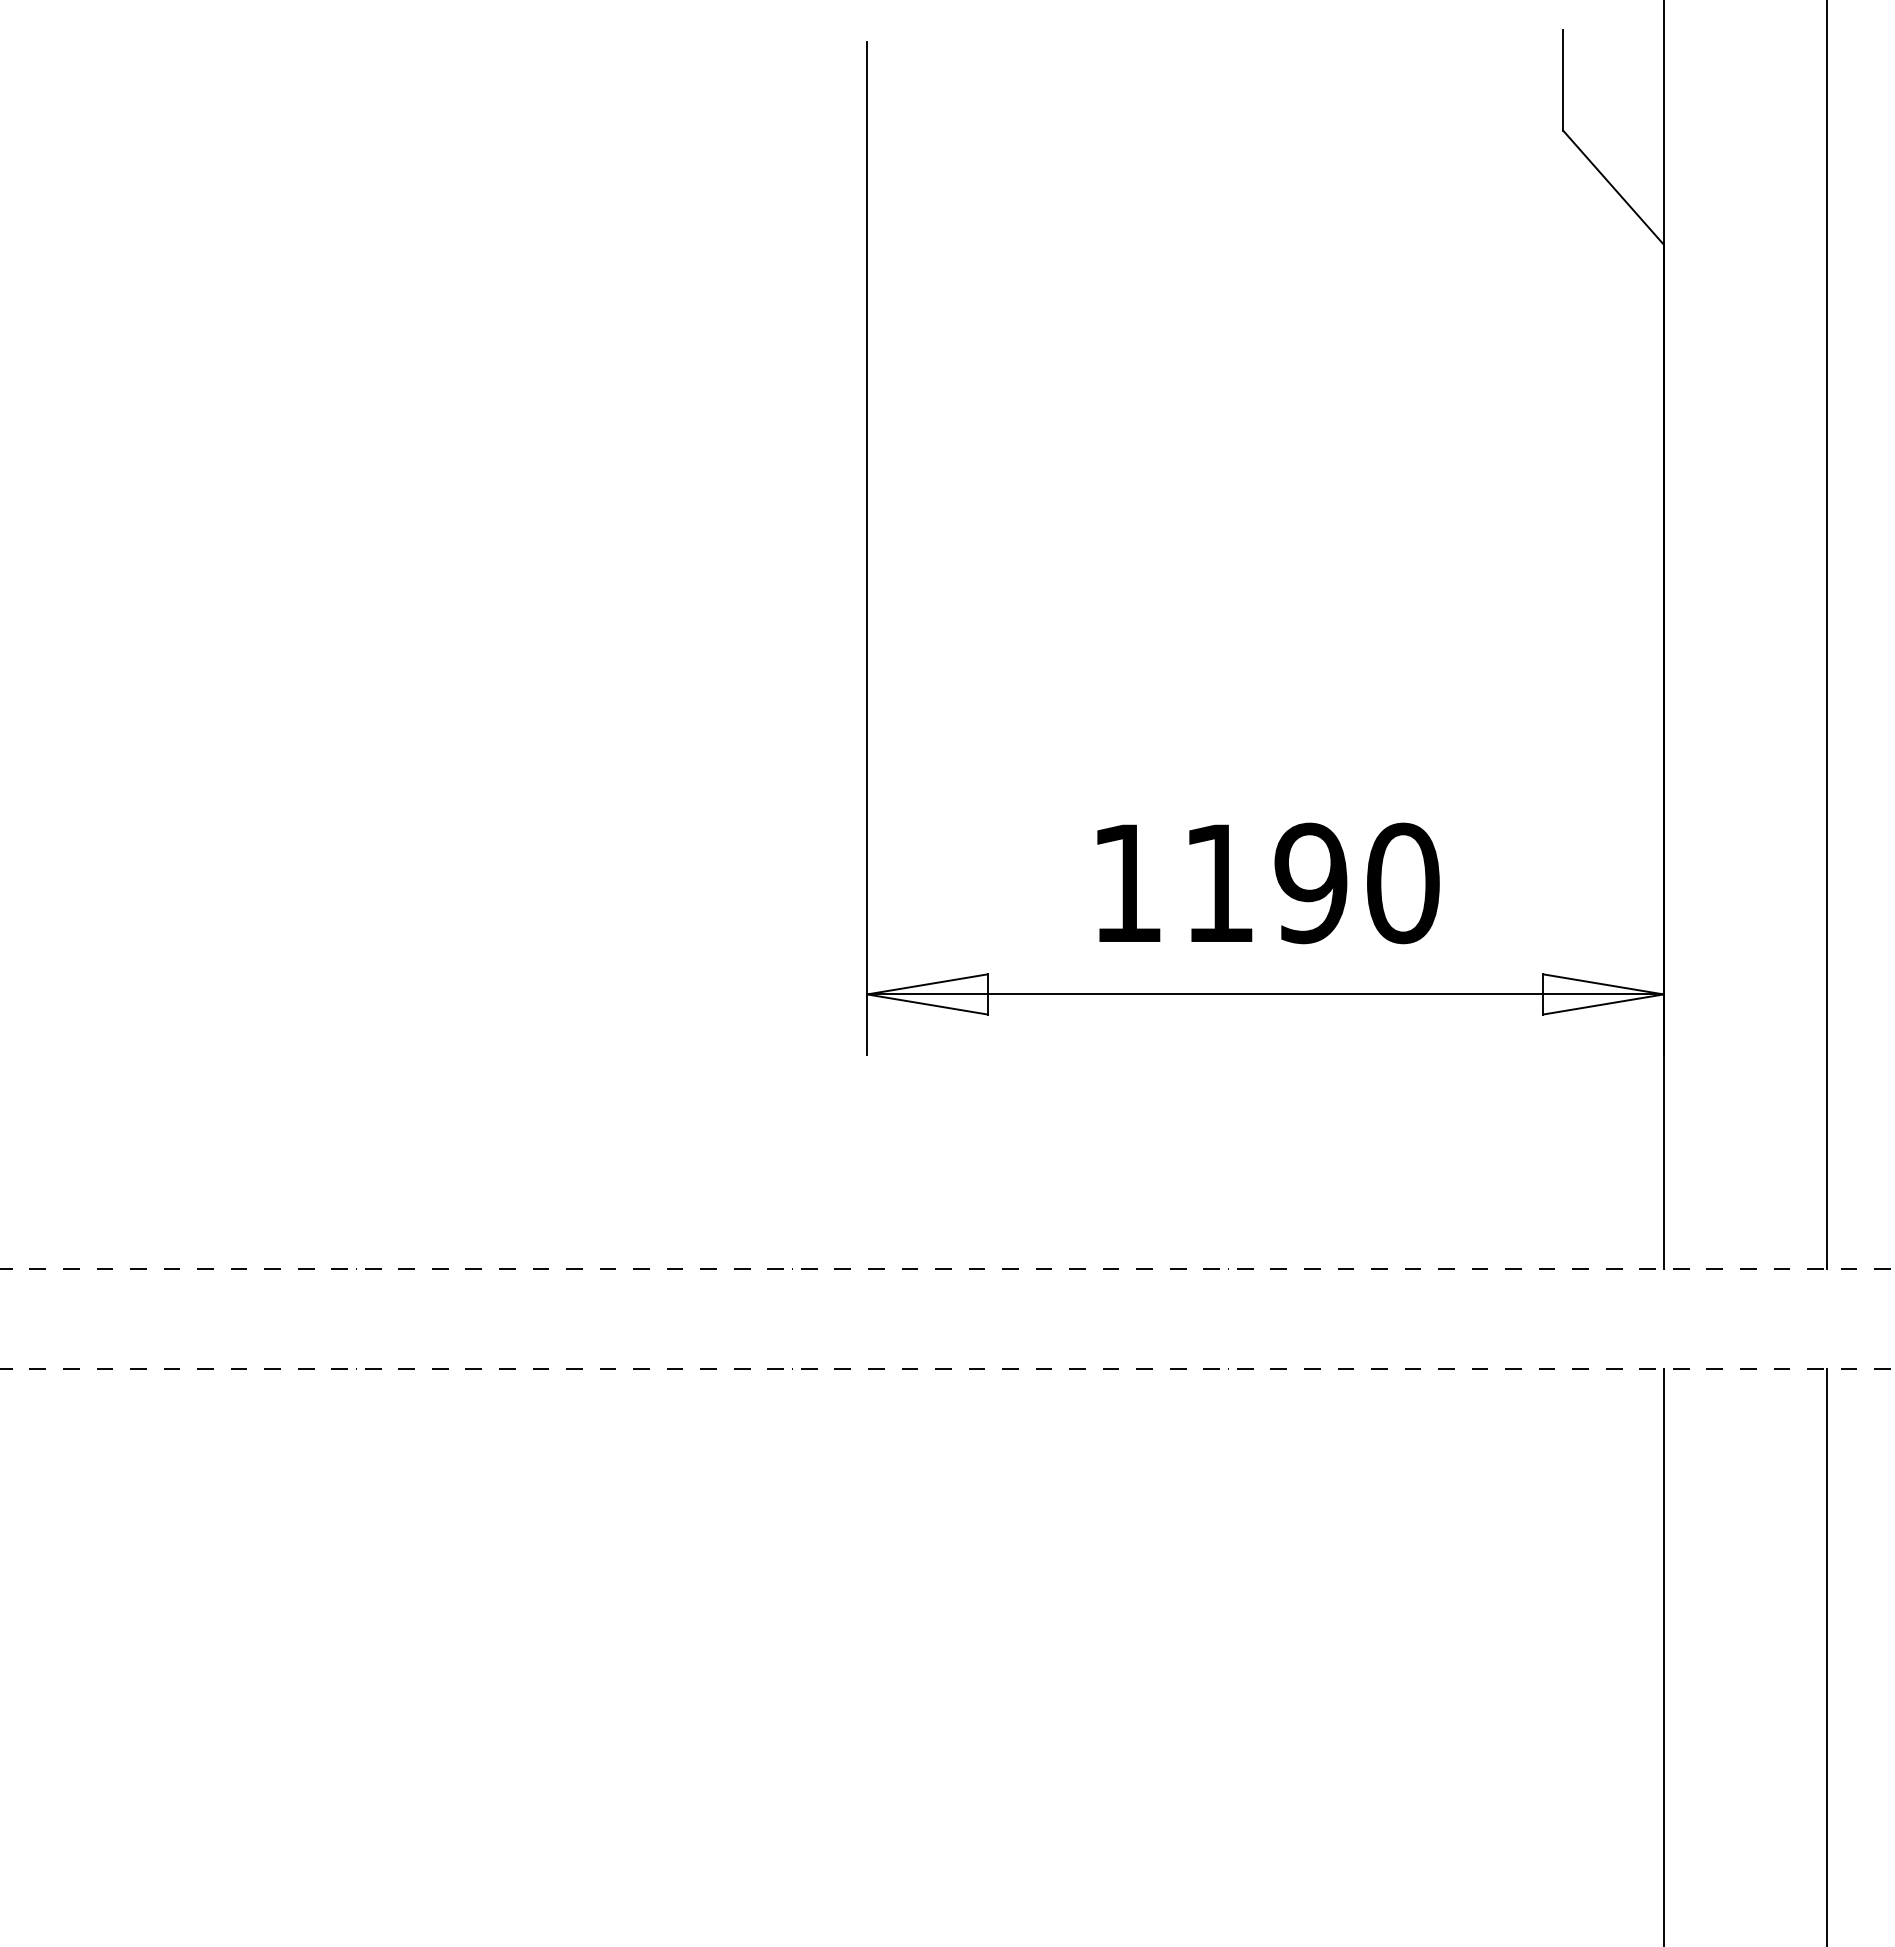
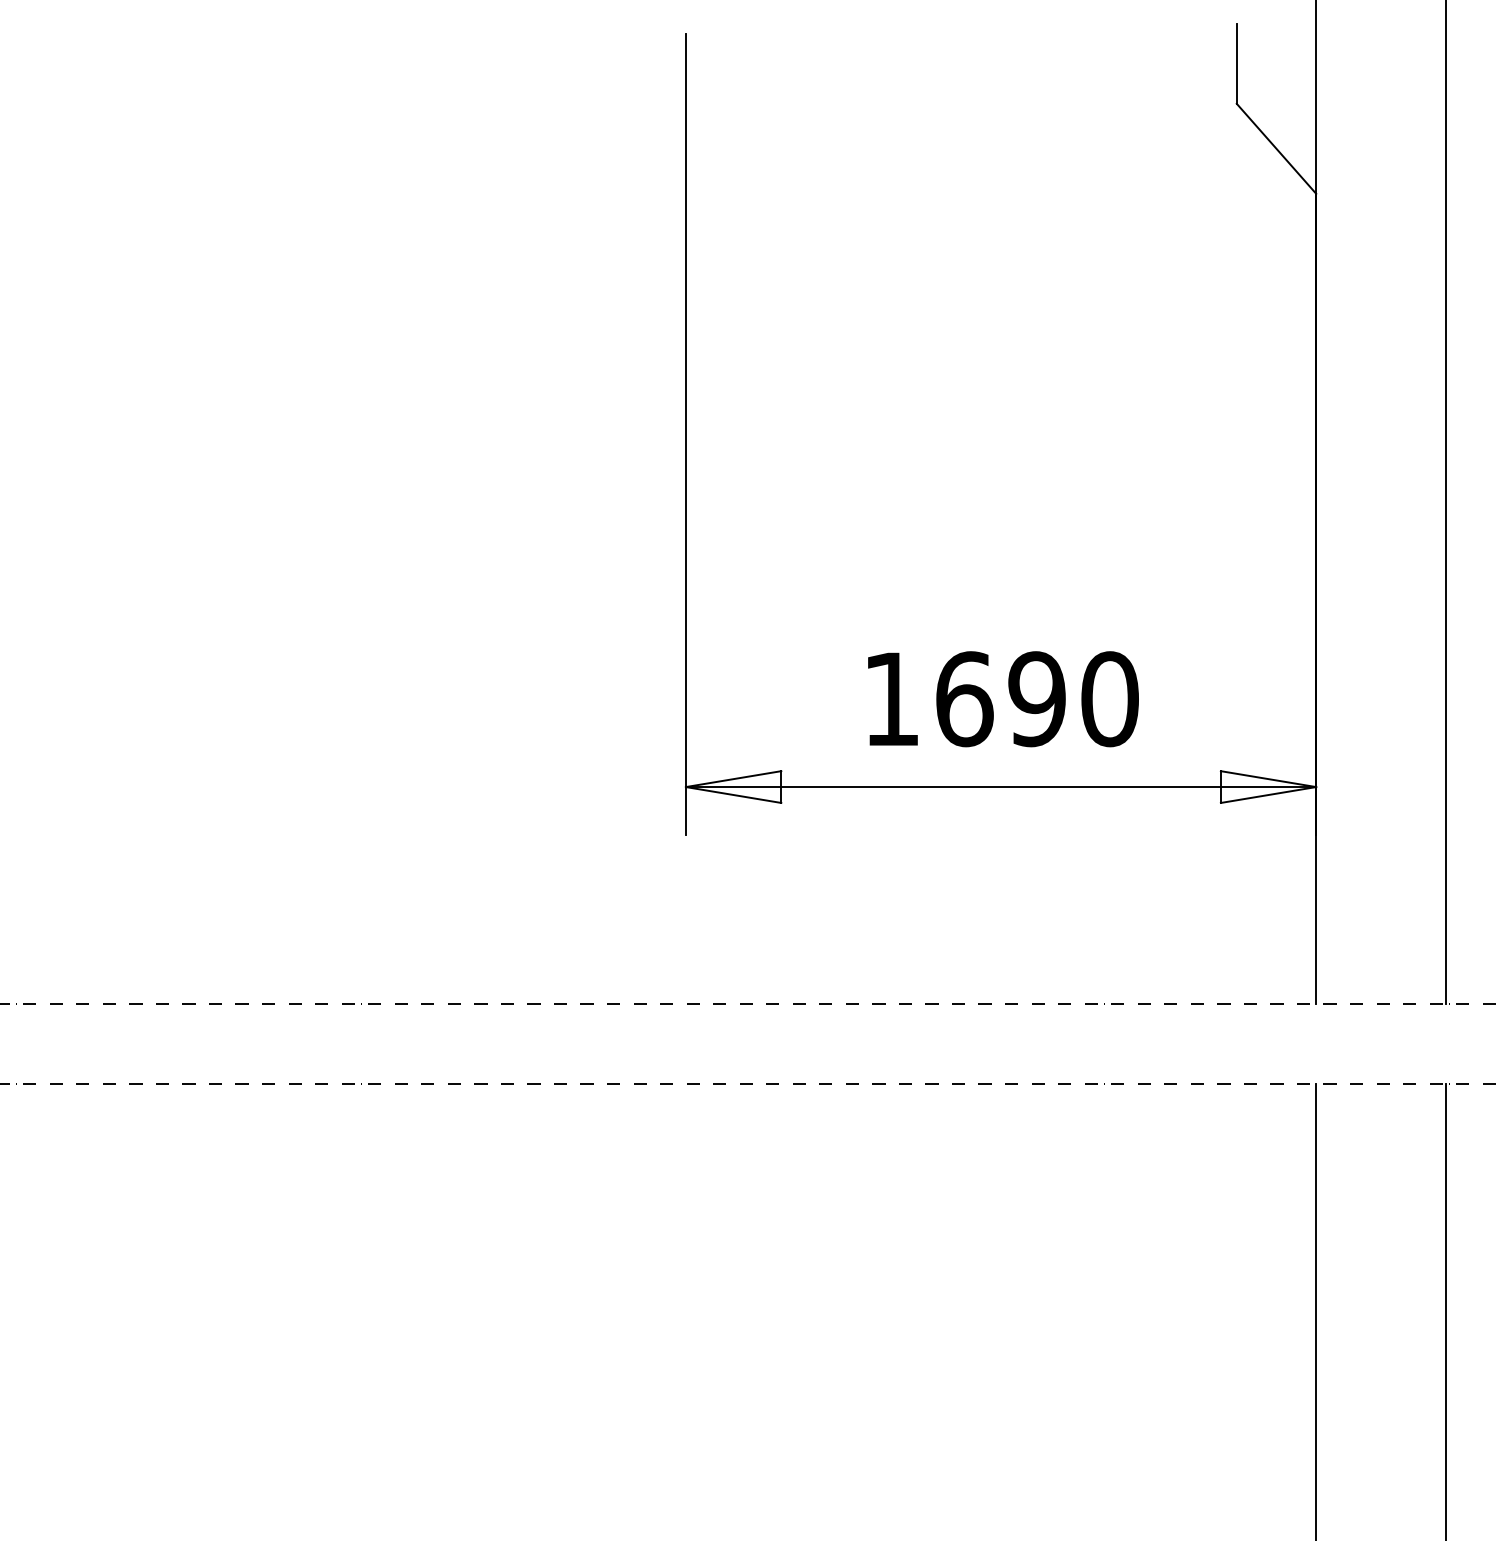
text: (1219, 883) -> (964, 699), 1190 -> 1690

